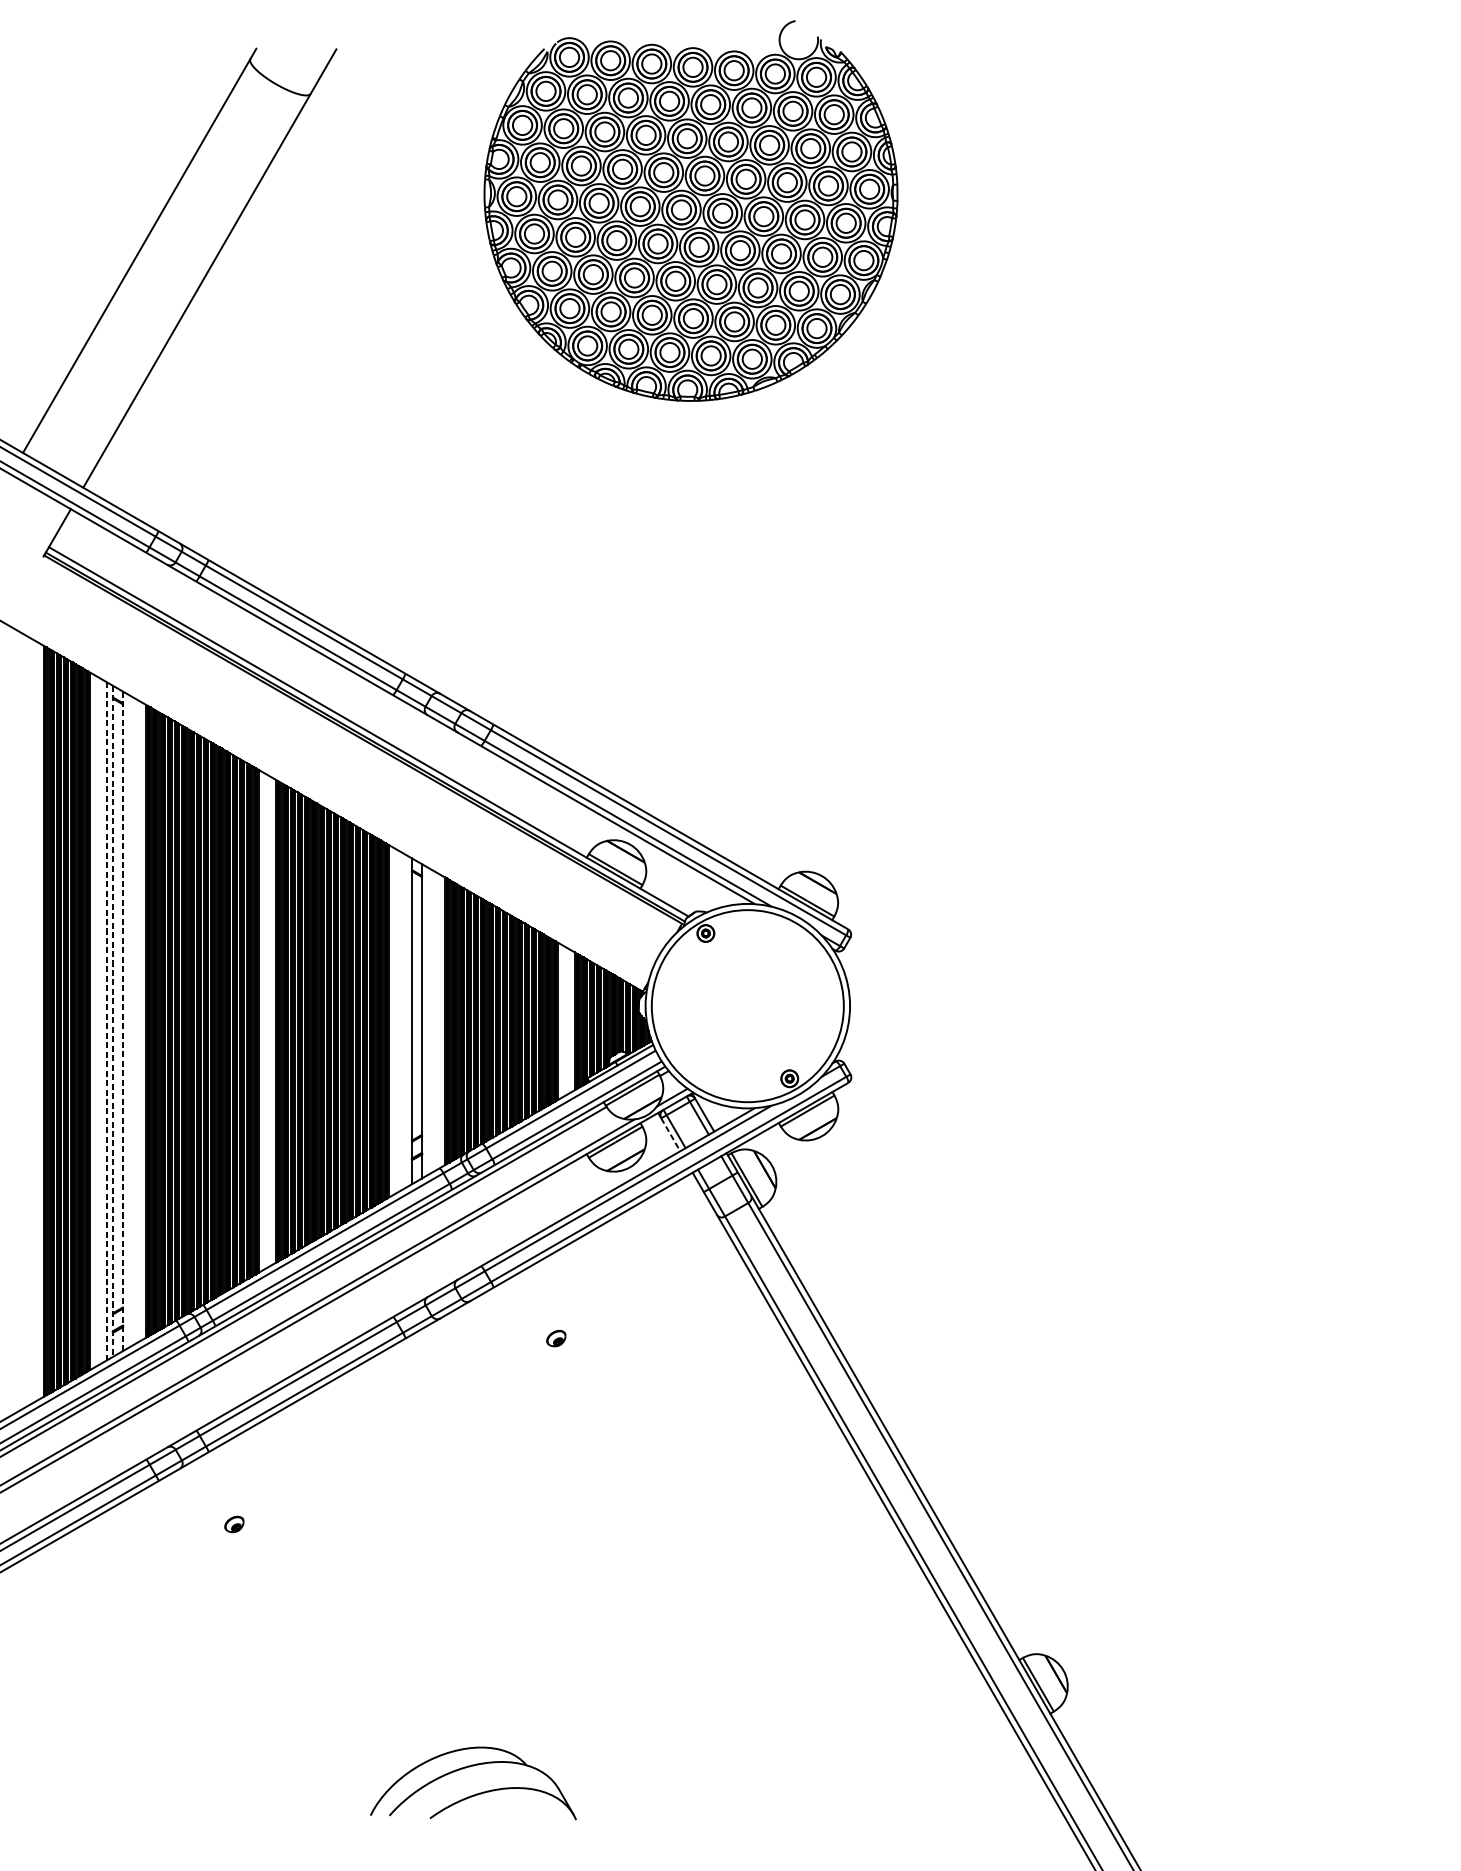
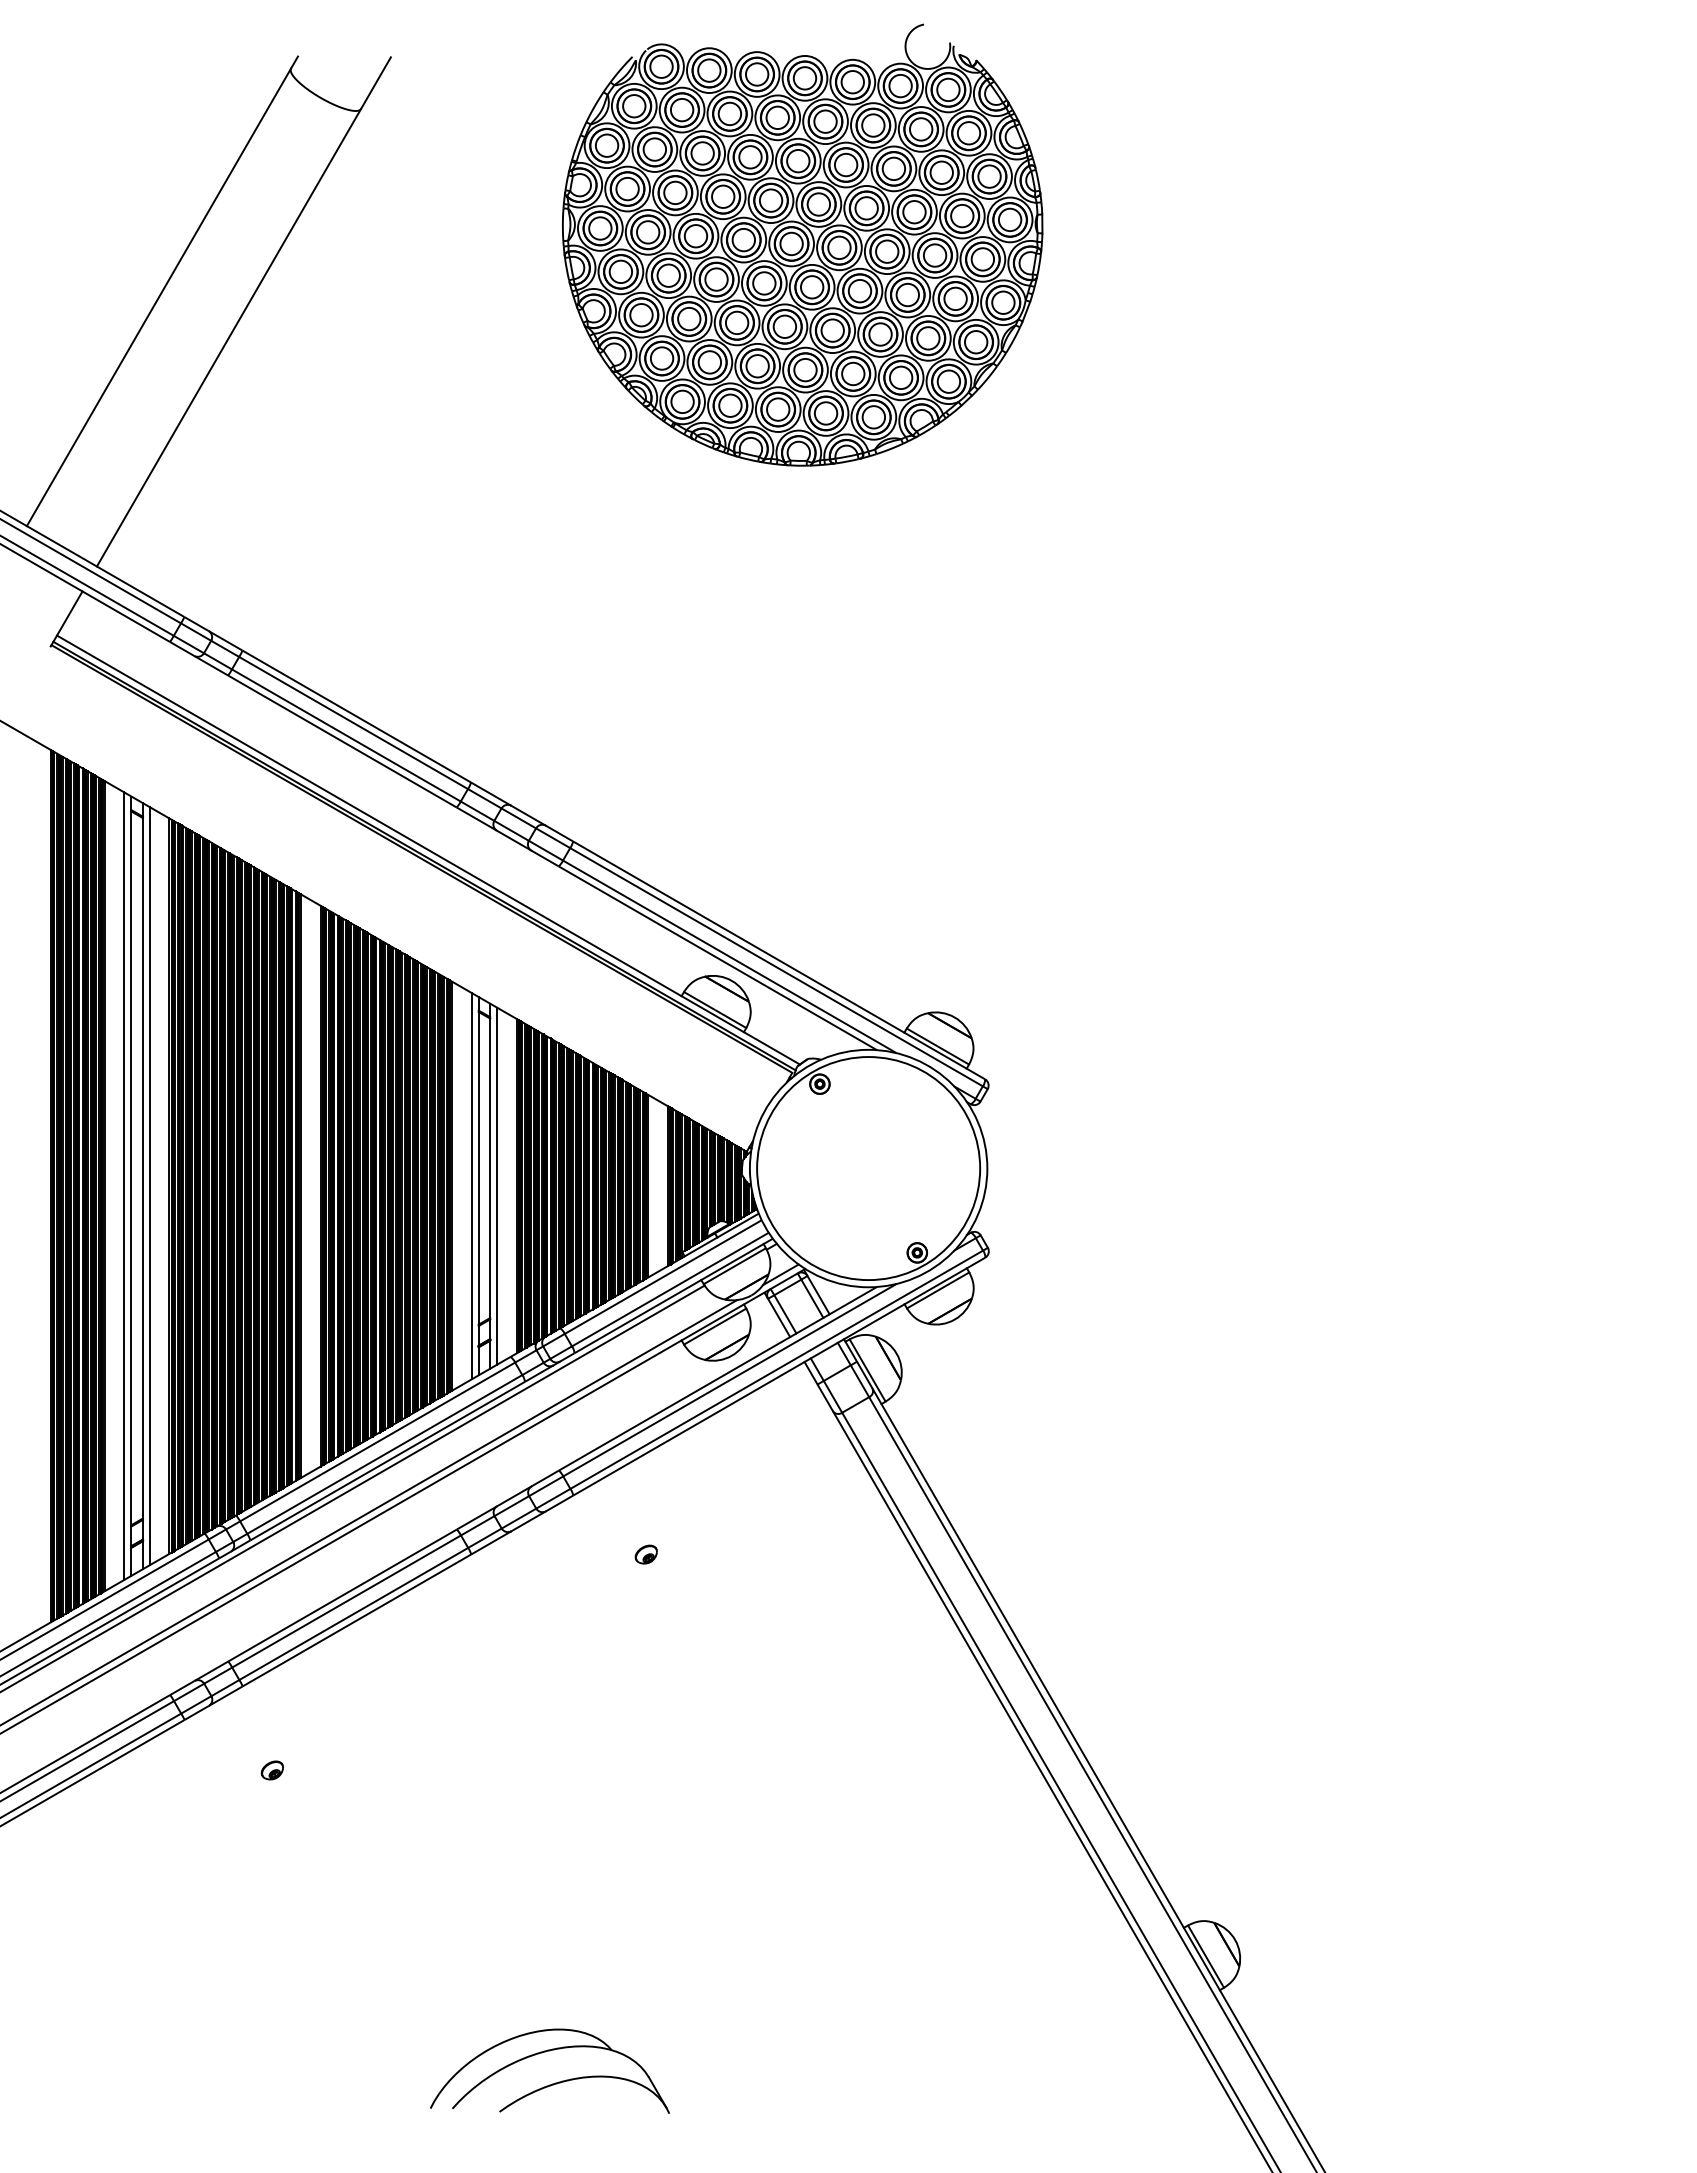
line: (405, 1020) -> (471, 1185), added
line: (428, 1020) -> (497, 1185), added
line: (107, 1021) -> (124, 1186), dashed -> solid
line: (113, 1021) -> (131, 1186), dashed -> solid
line: (122, 1021) -> (142, 1186), dashed -> solid
line: (129, 1021) -> (150, 1186), added
line: (671, 1135) -> (779, 1318), dashed -> solid

